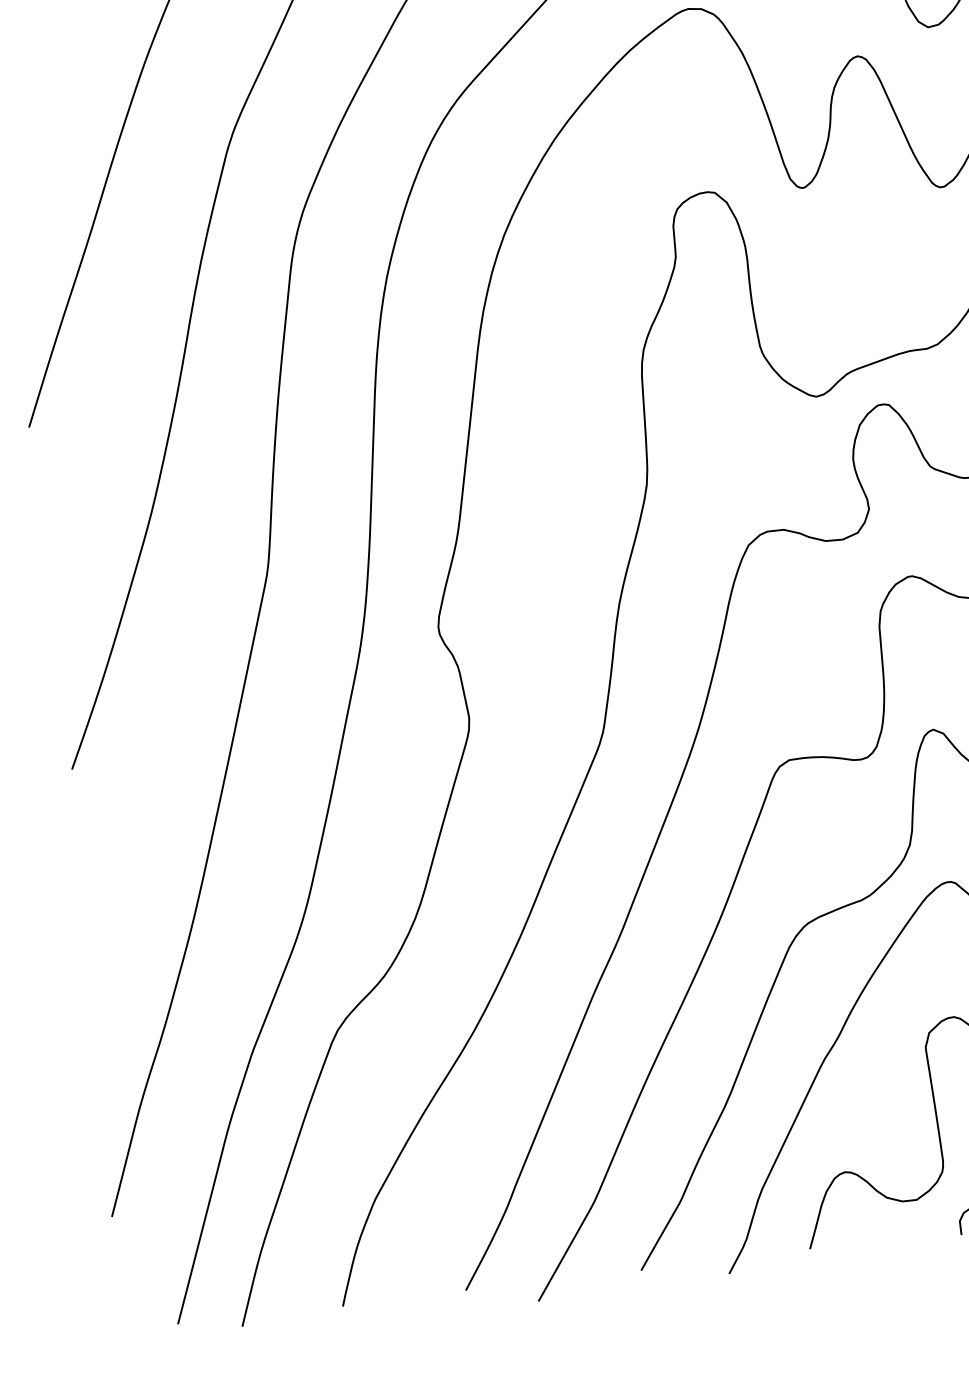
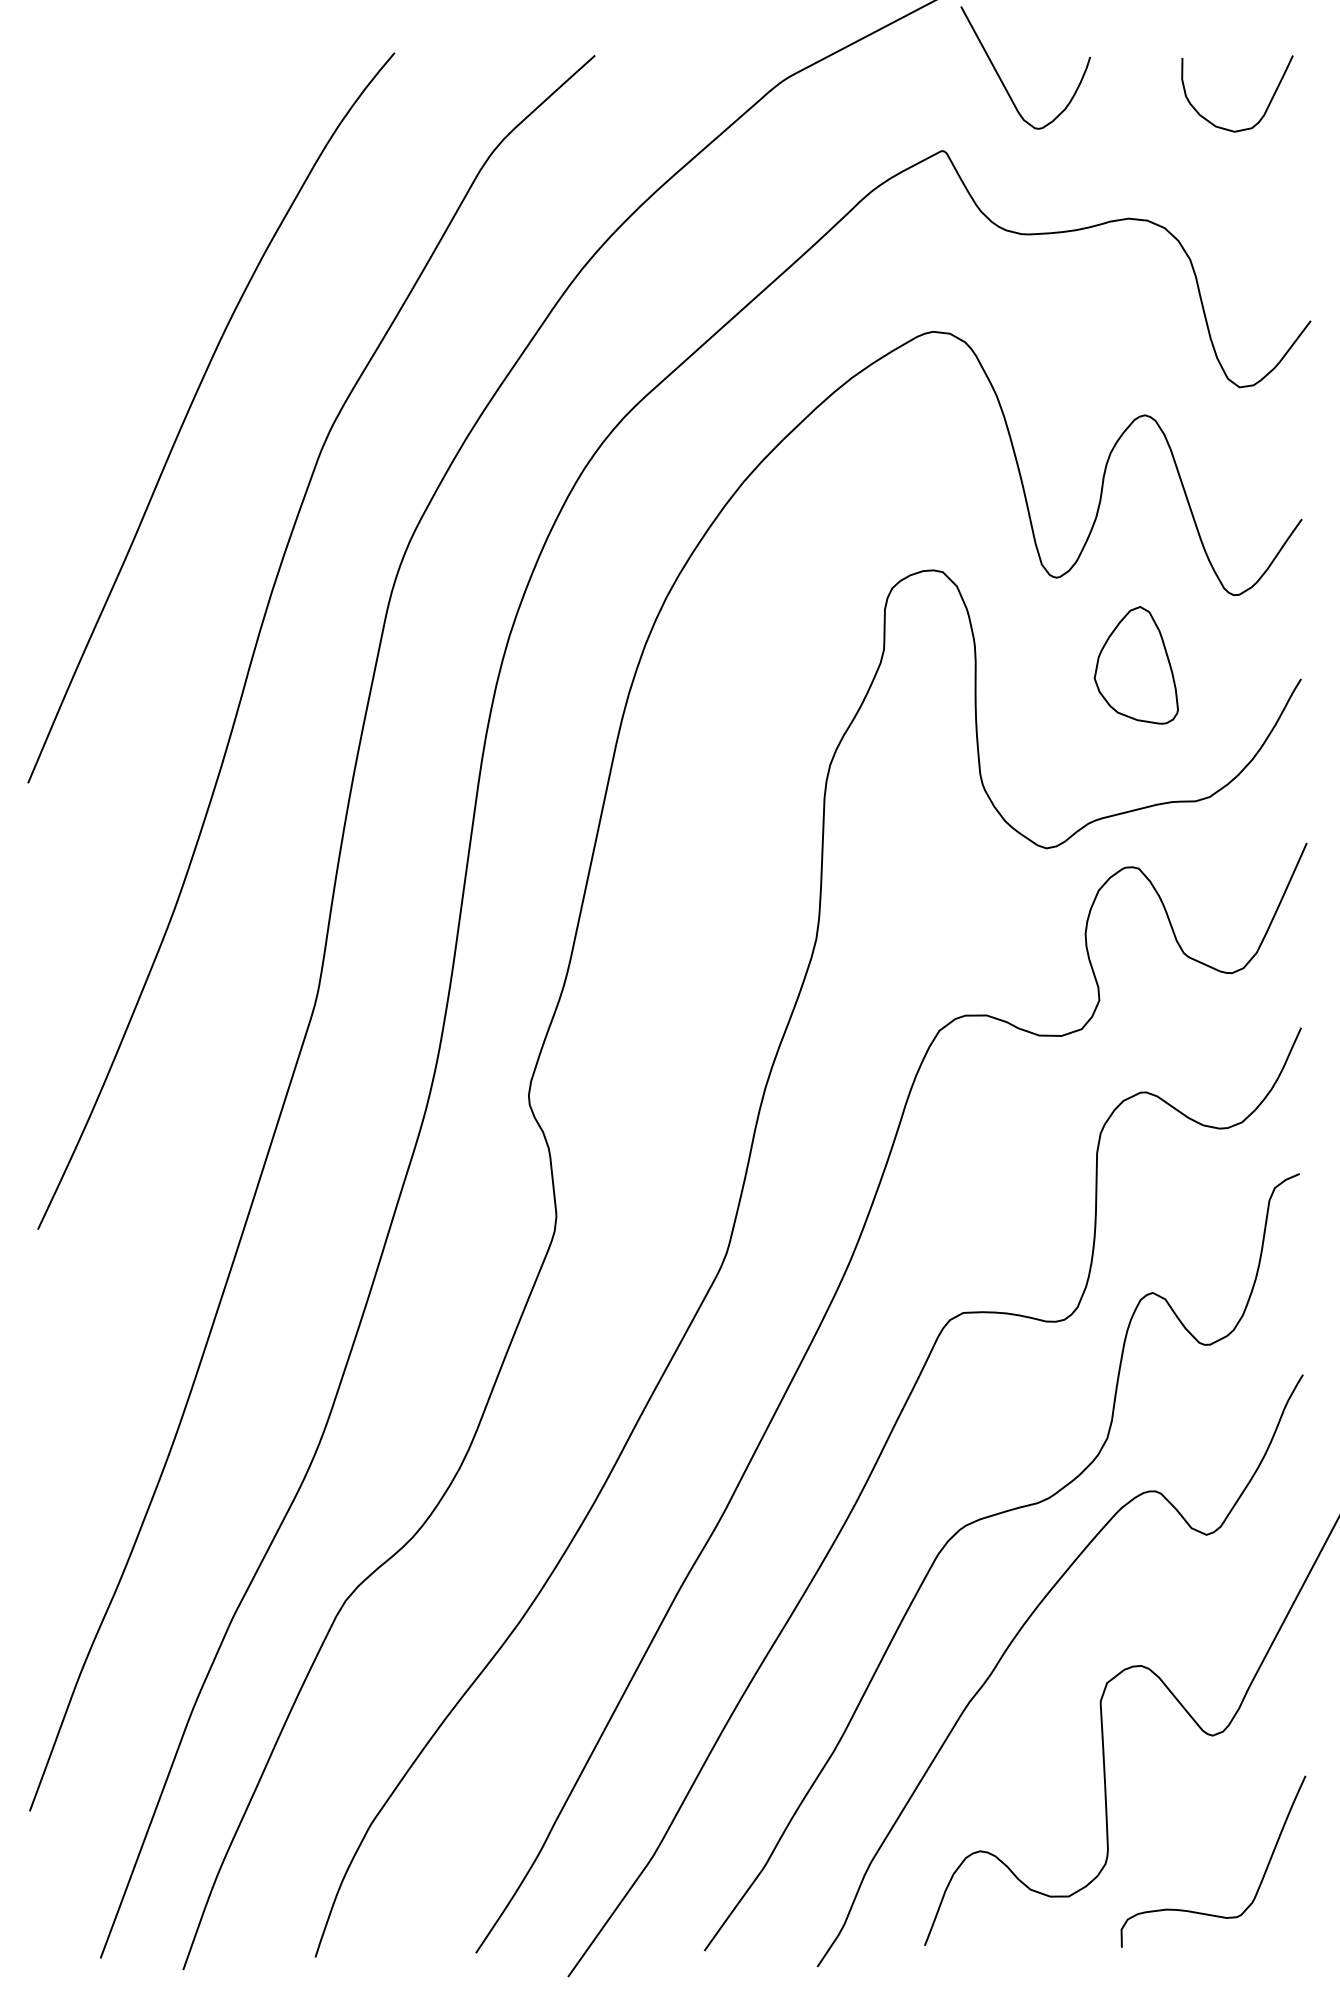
part: (870, 249) -> (1135, 665), added

